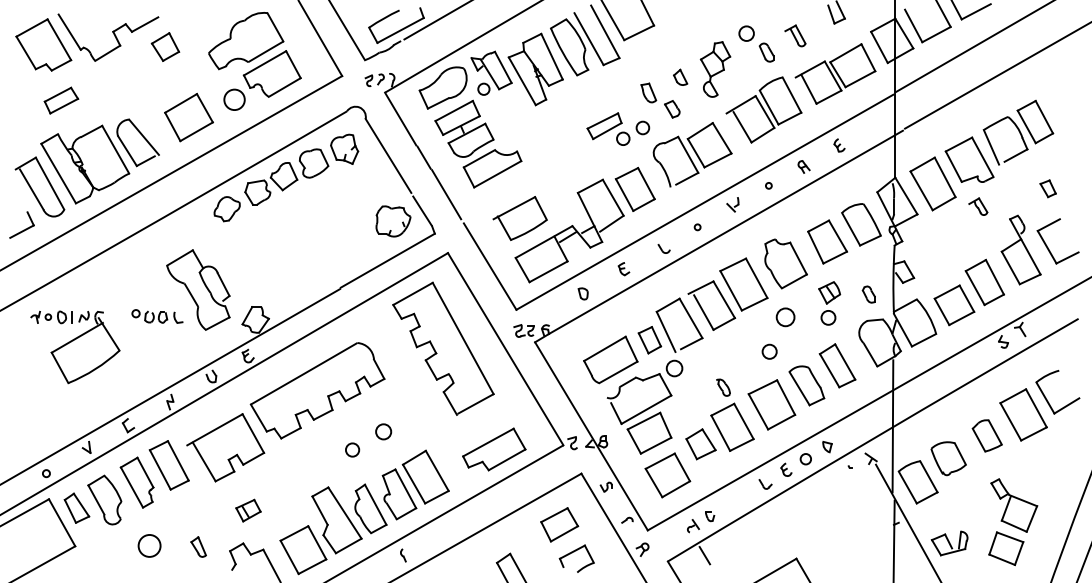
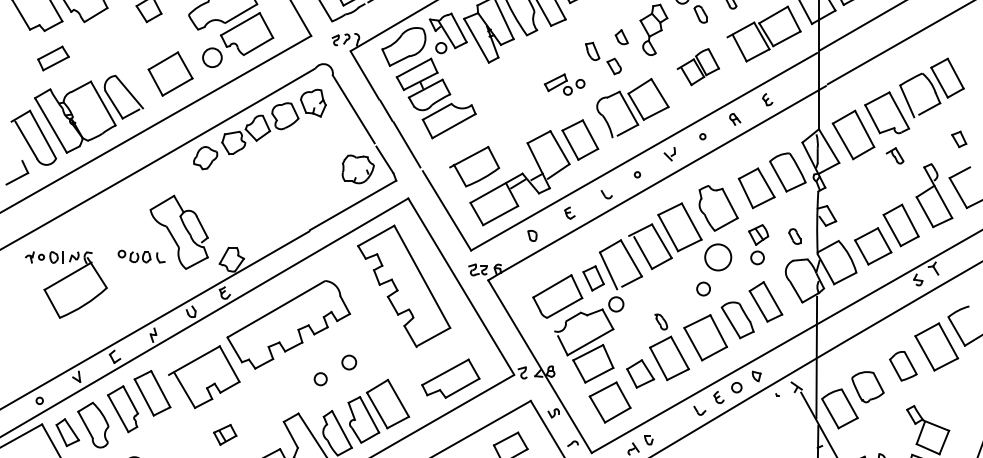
part: (763, 109) -> (697, 66), size x0.6
part: (618, 128) -> (564, 84), size x0.7
circle: (785, 317) -> (718, 257), size x1.6

